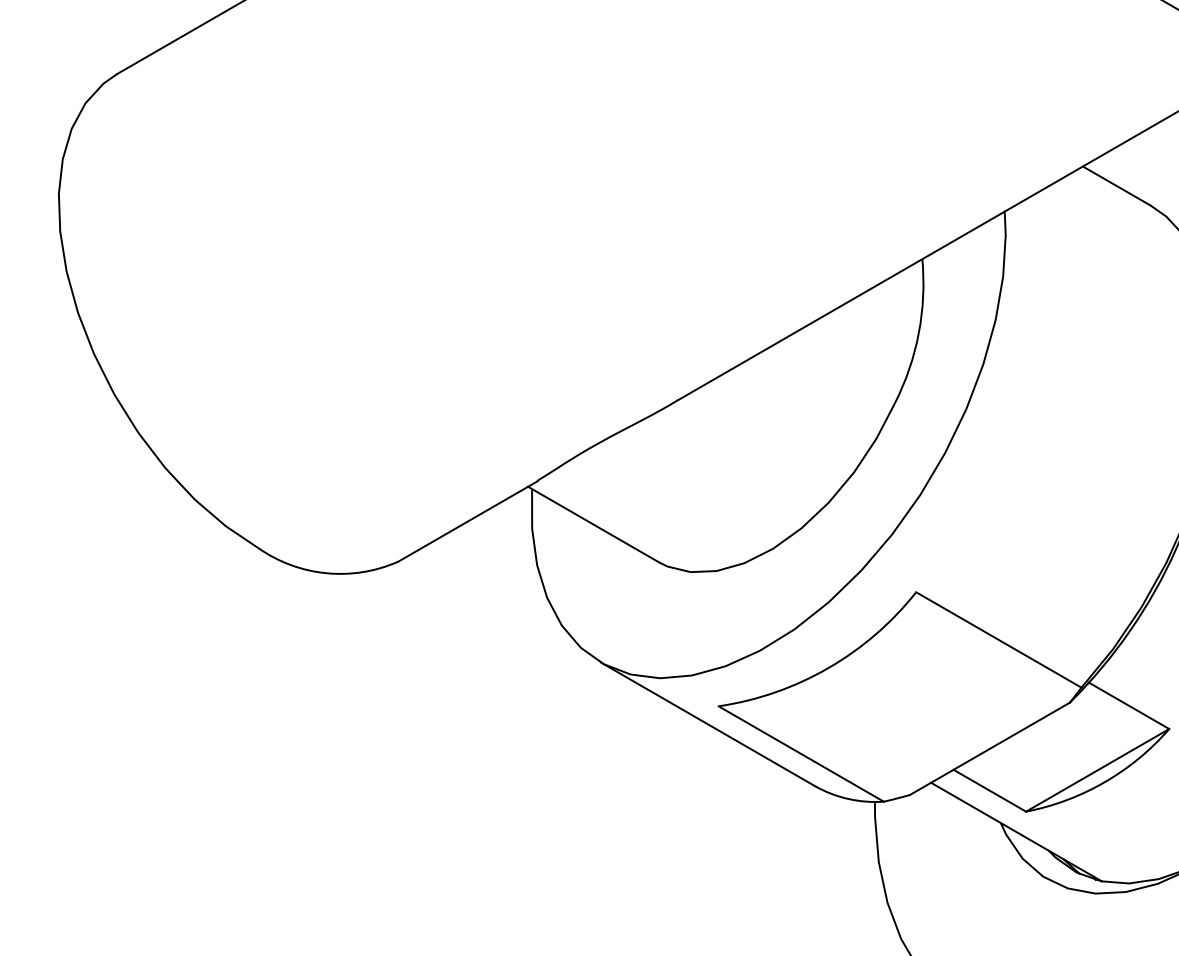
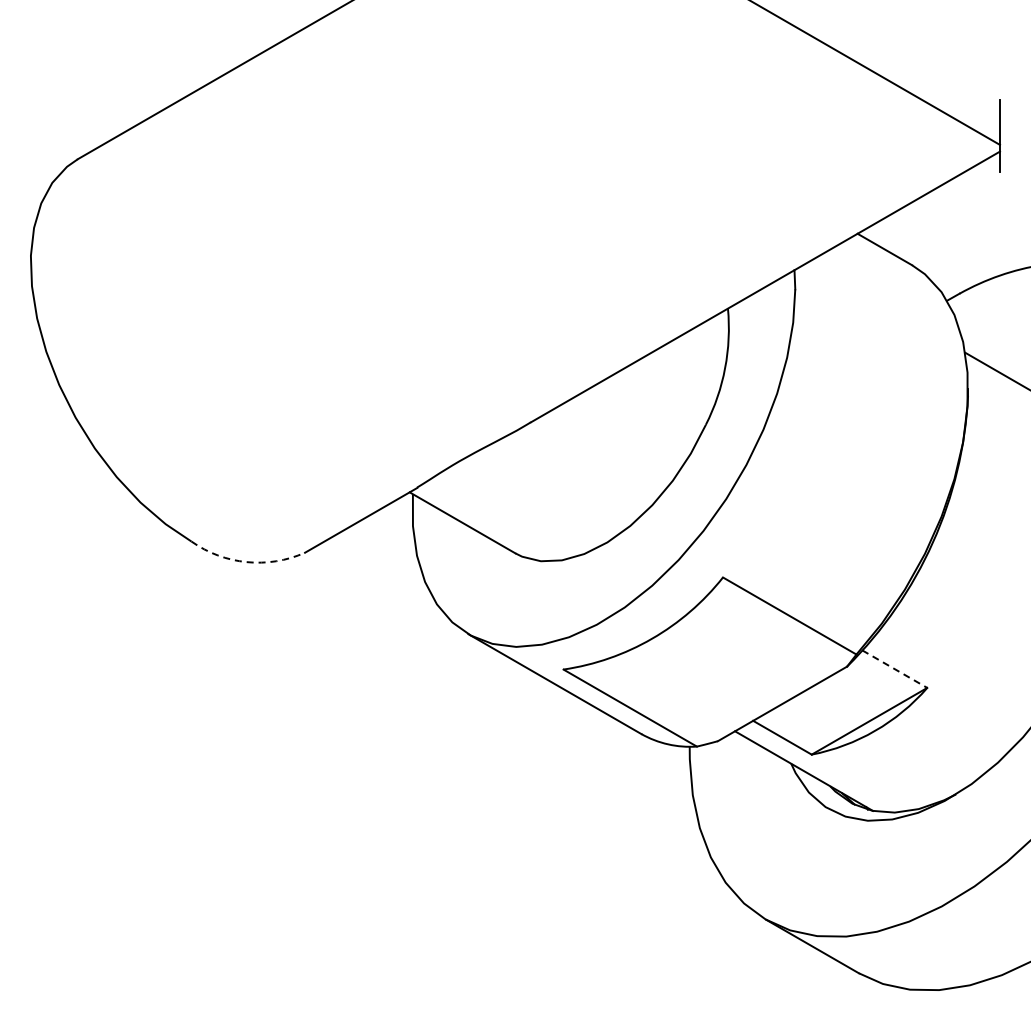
arc: (325, 573) -> (246, 562), solid -> dashed
line: (1128, 706) -> (894, 669), solid -> dashed

